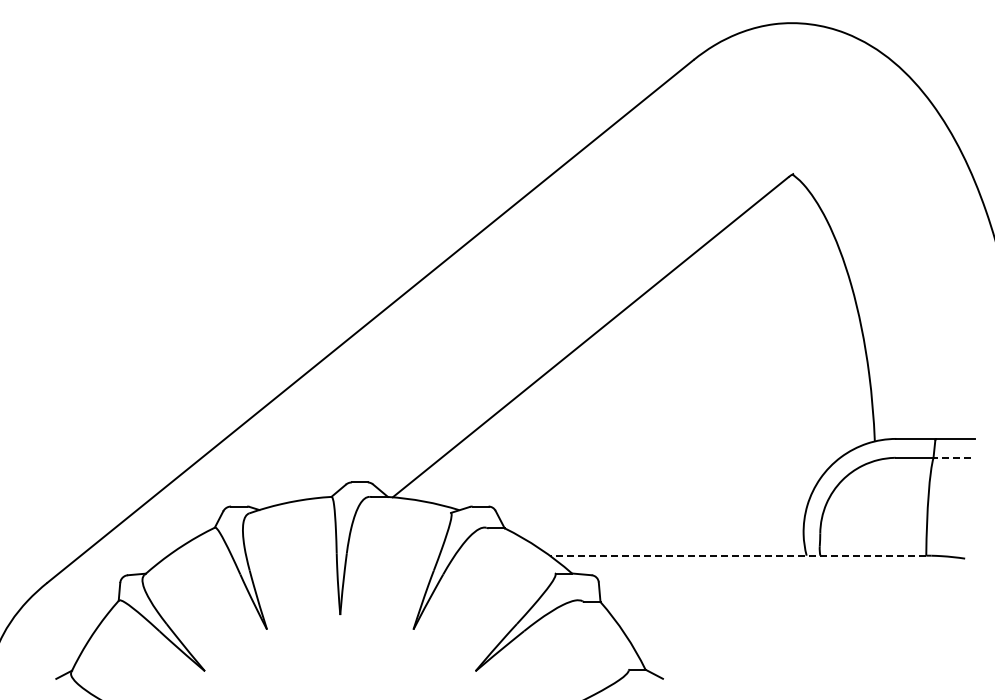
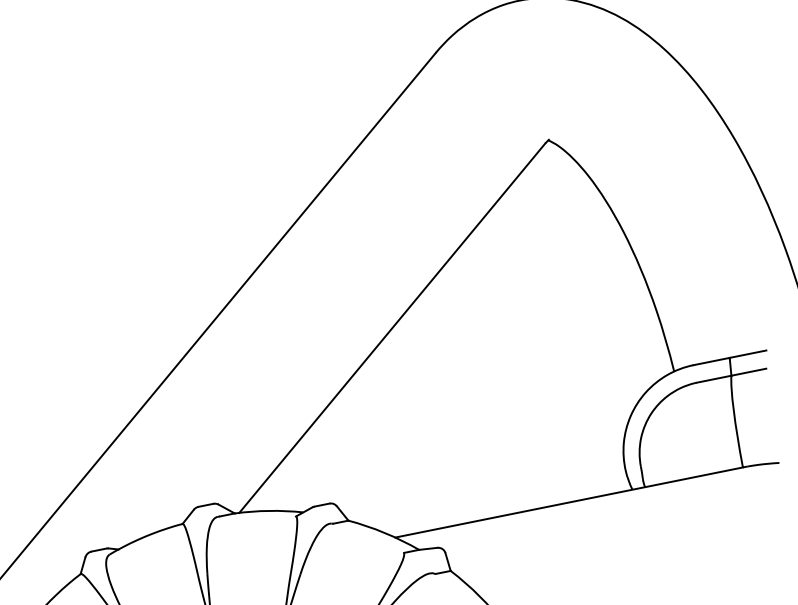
line: (952, 457) -> (748, 371), dashed -> solid
line: (737, 555) -> (568, 502), dashed -> solid

